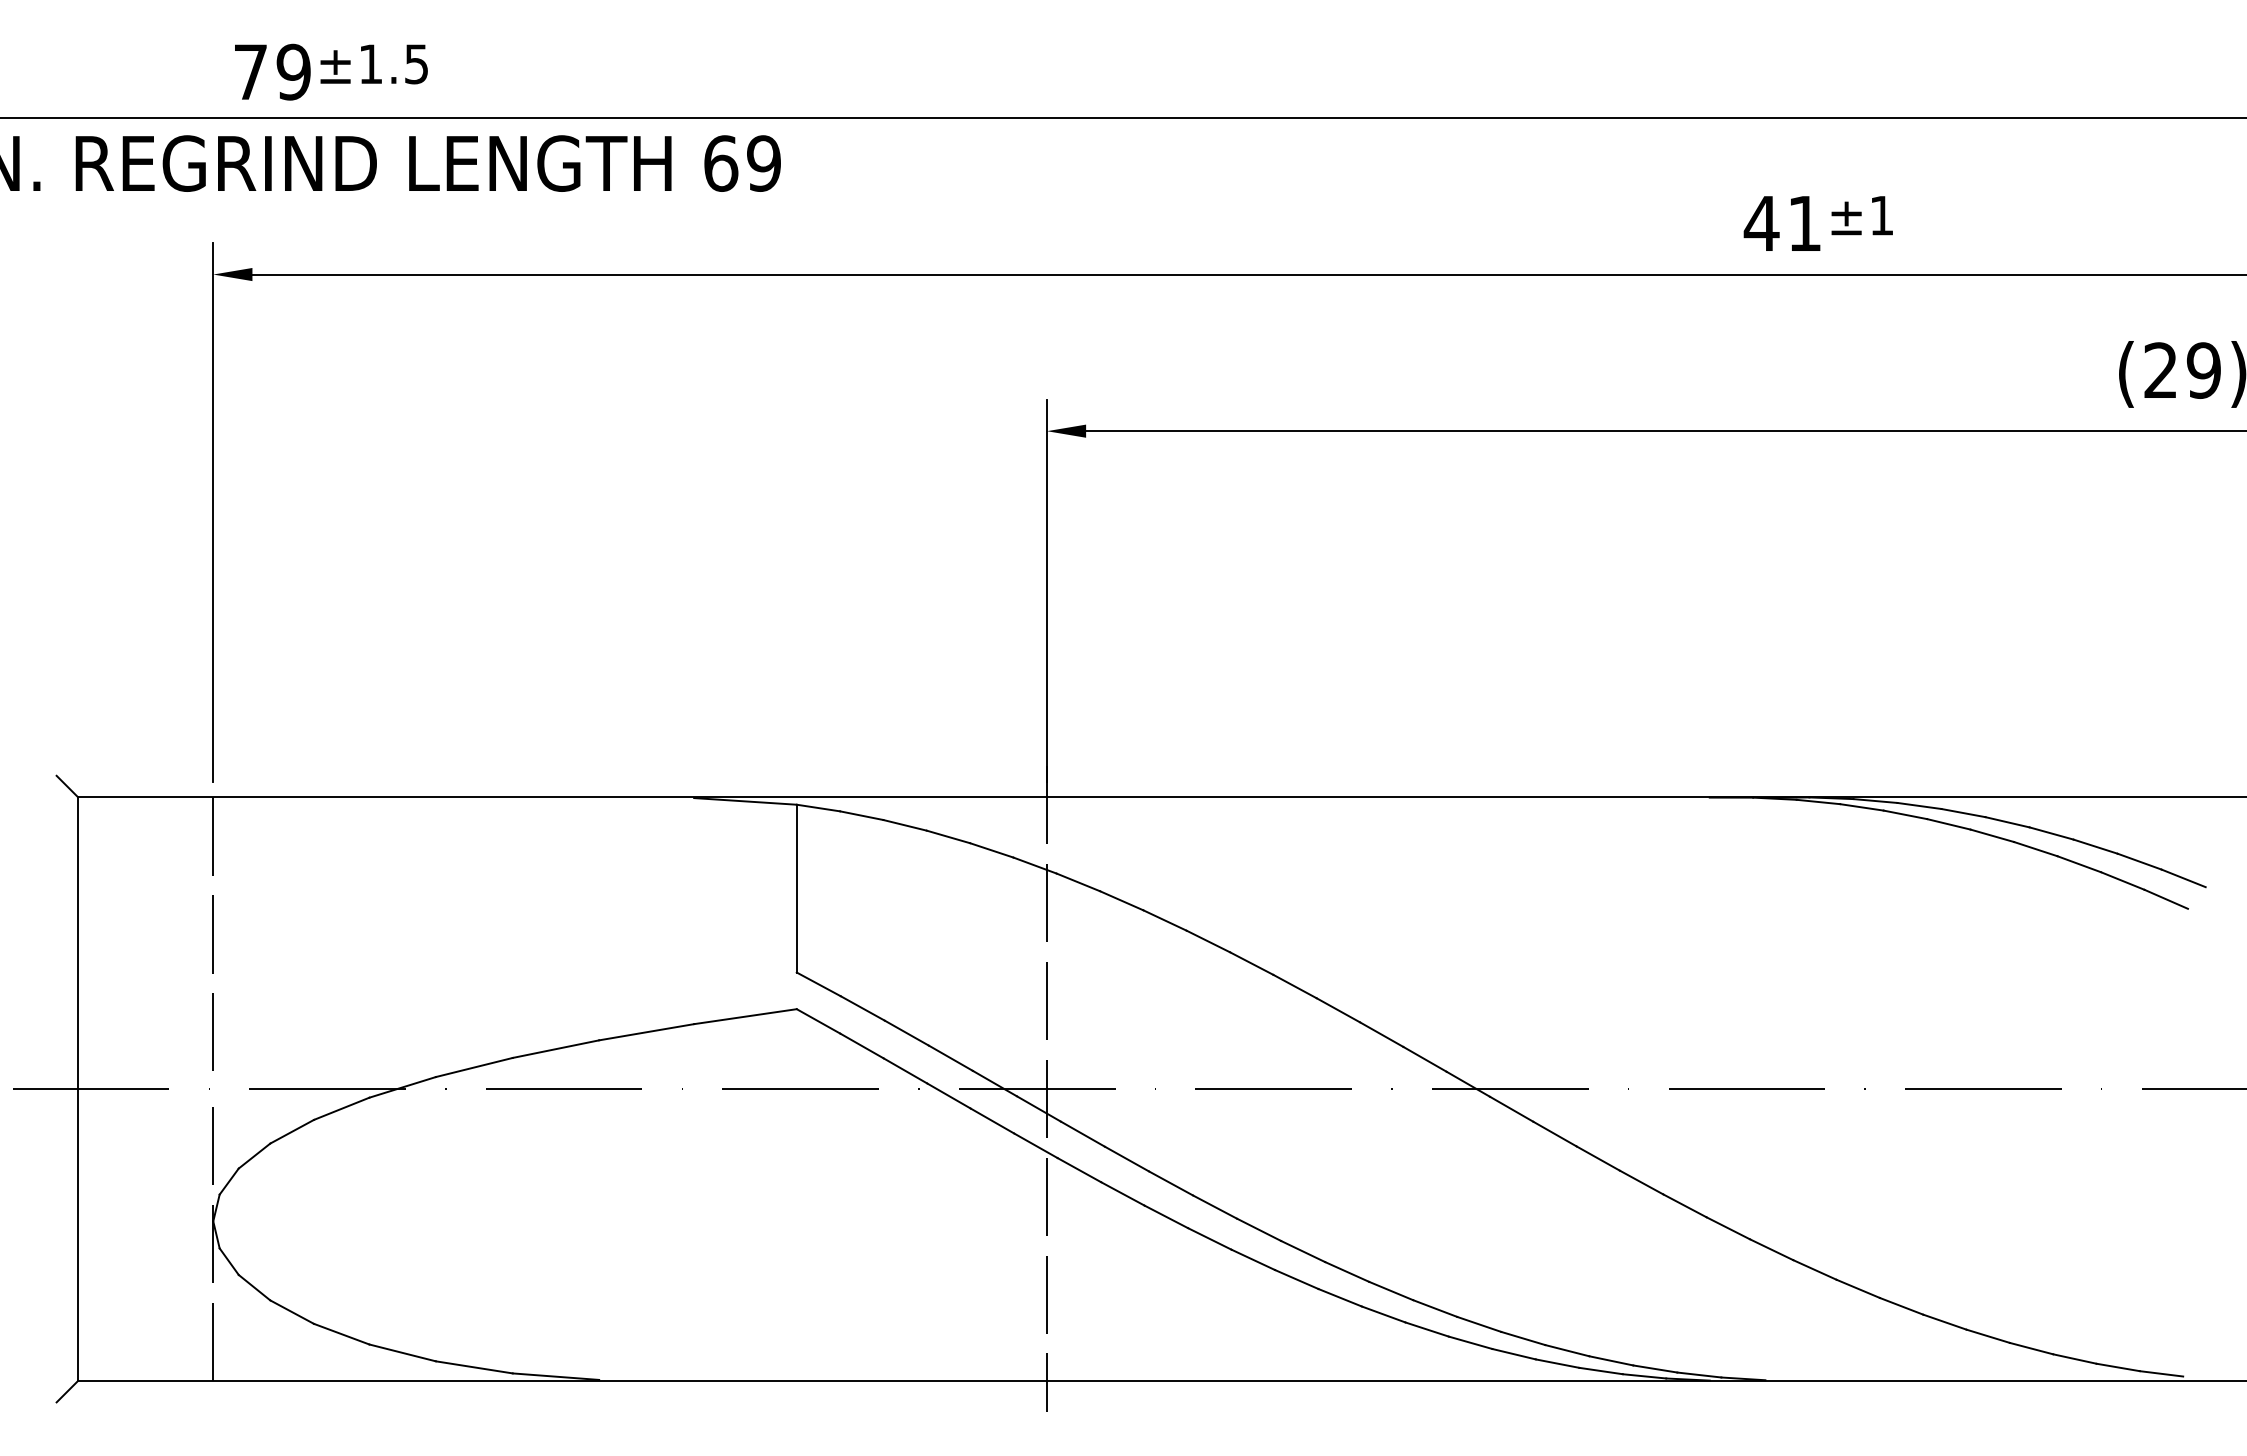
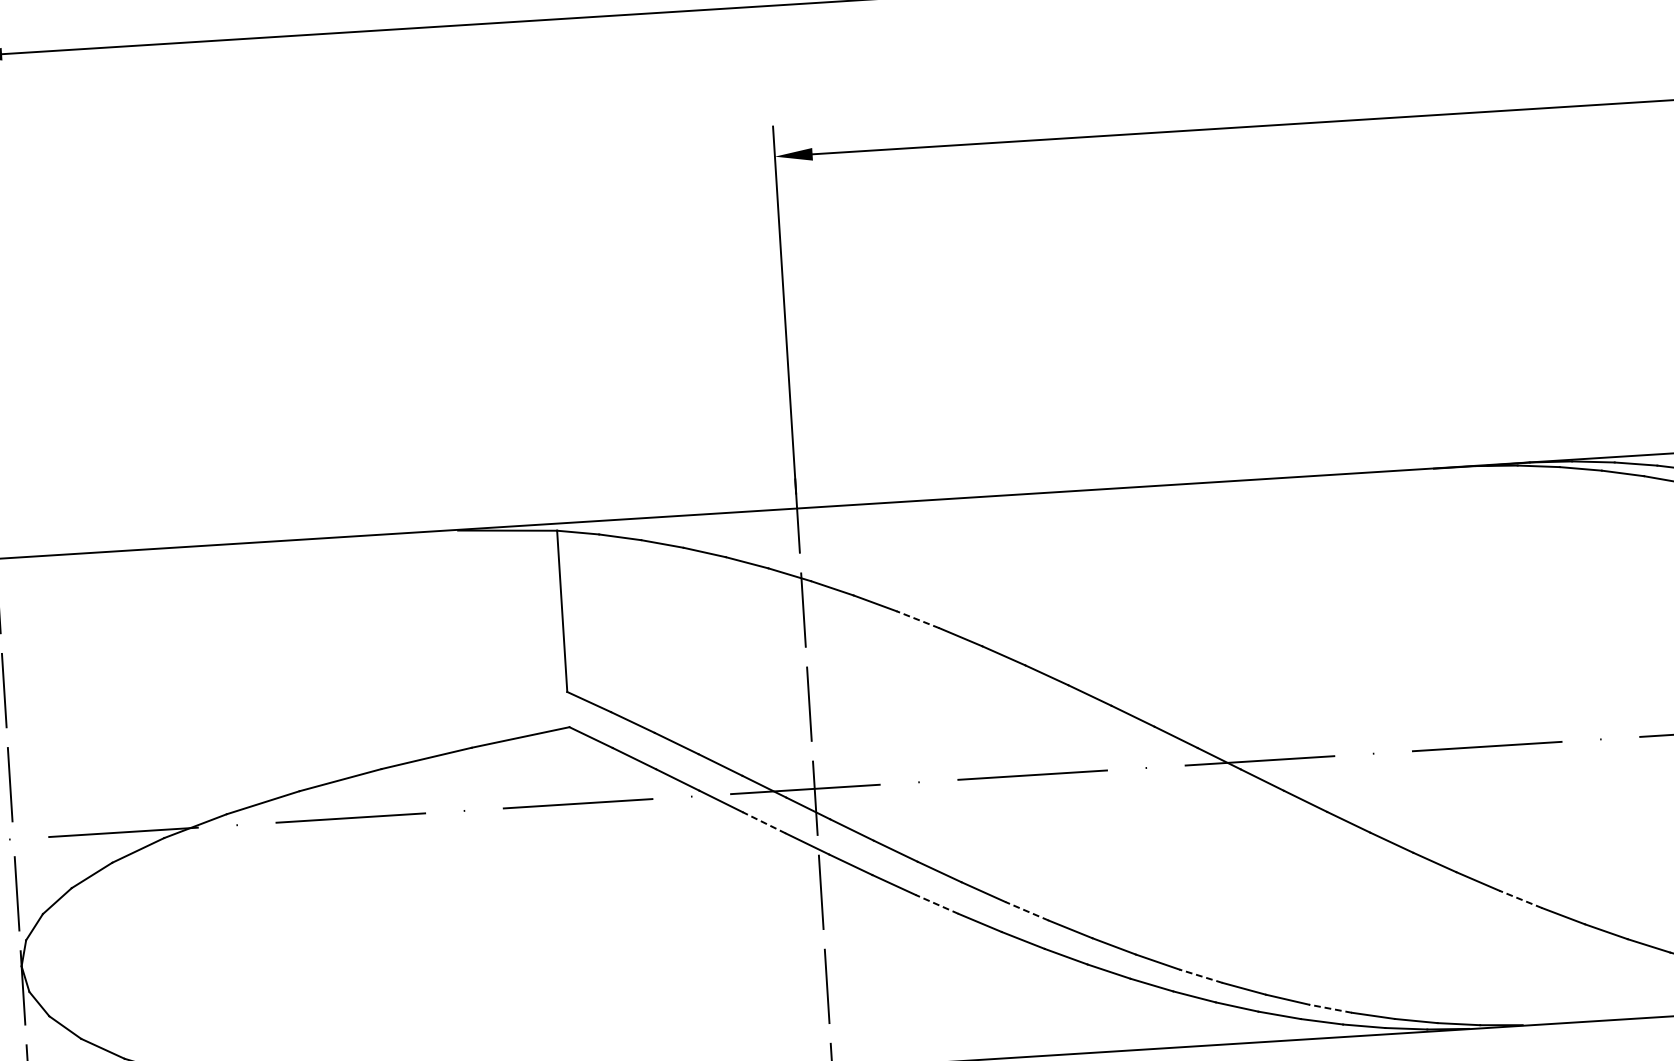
line: (1165, 920) -> (918, 619), solid -> dashed
line: (991, 1120) -> (763, 822), solid -> dashed
line: (1165, 1216) -> (936, 904), solid -> dashed
line: (1259, 1229) -> (1027, 910), solid -> dashed
line: (1771, 1249) -> (1520, 899), solid -> dashed
line: (1435, 1308) -> (1201, 976), solid -> dashed
line: (1567, 1350) -> (1330, 1008), solid -> dashed

